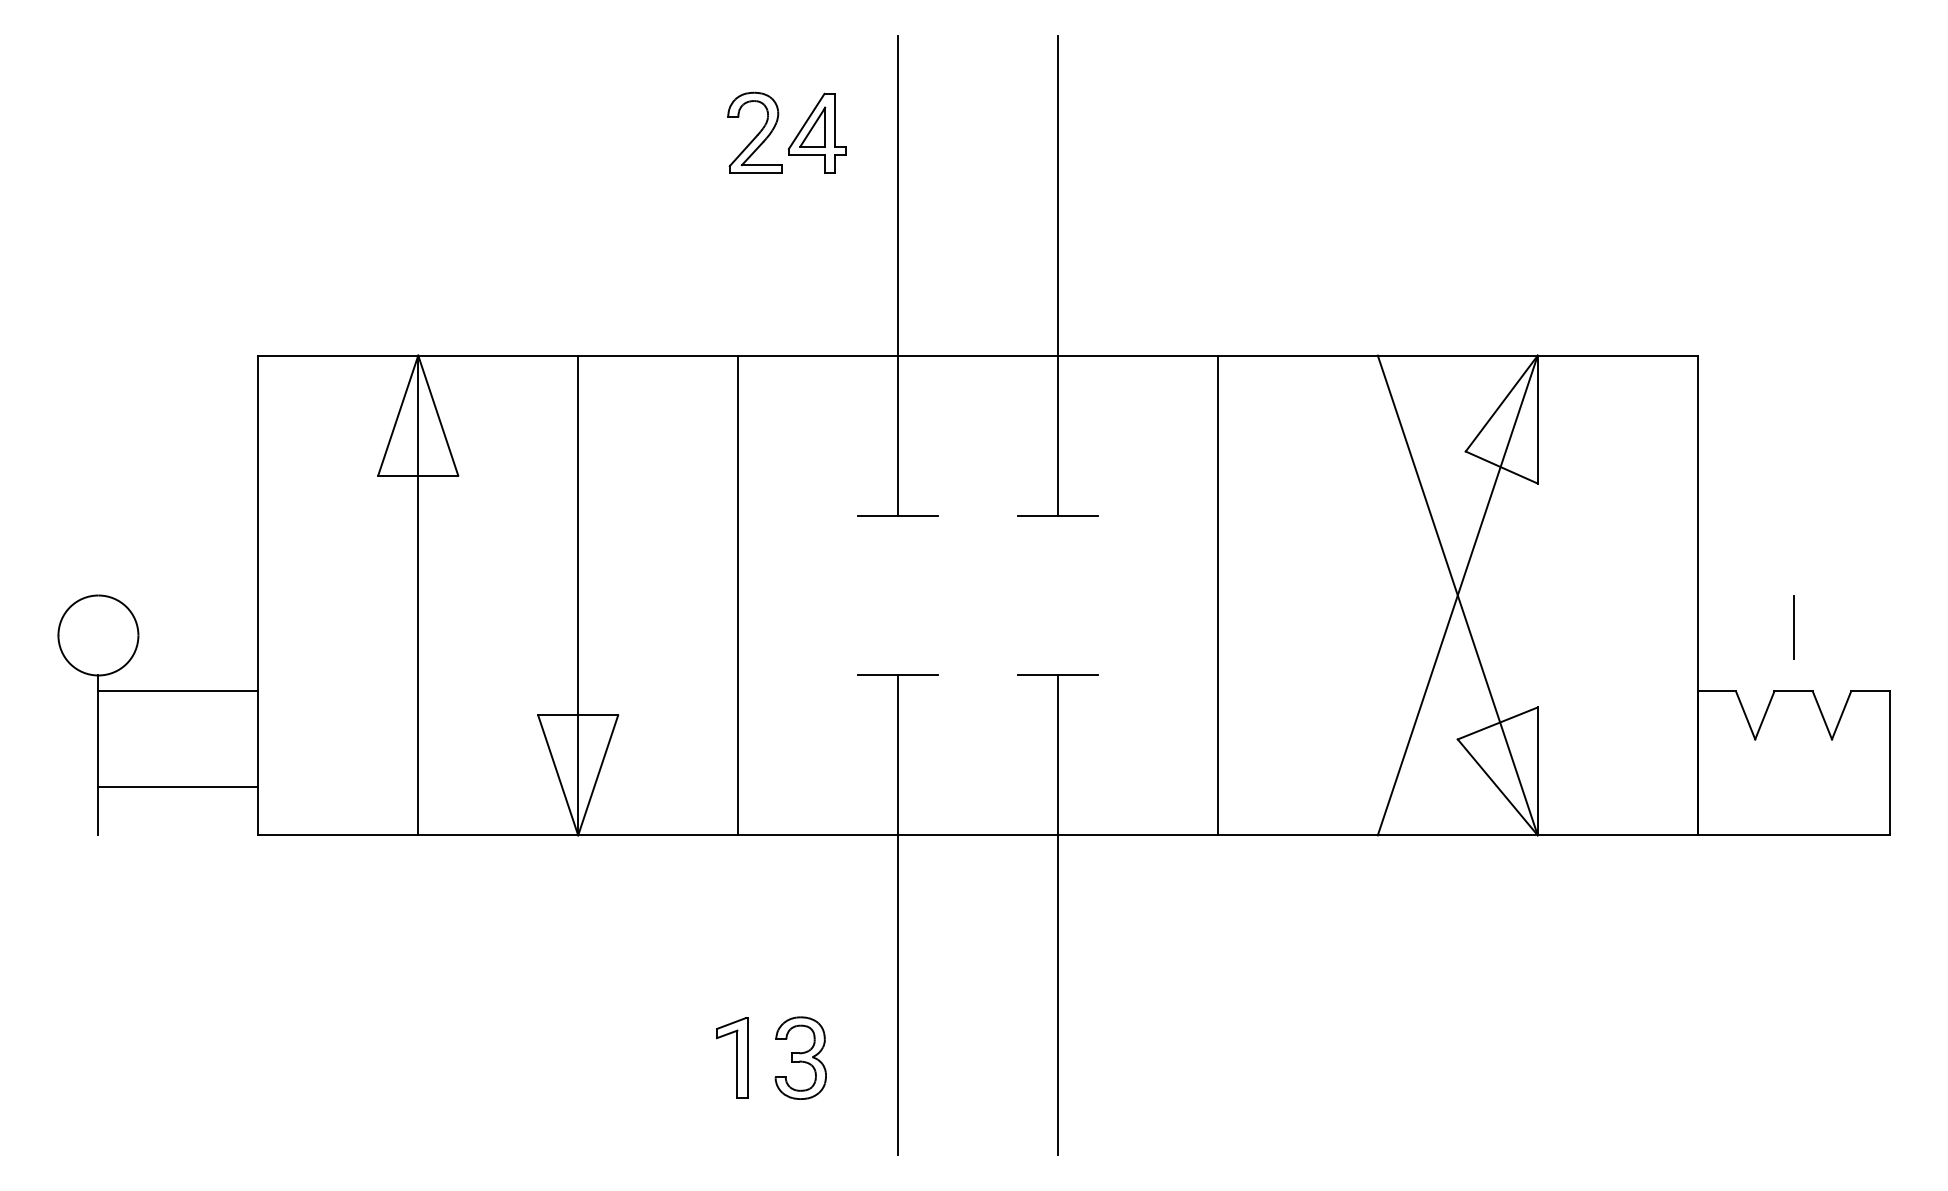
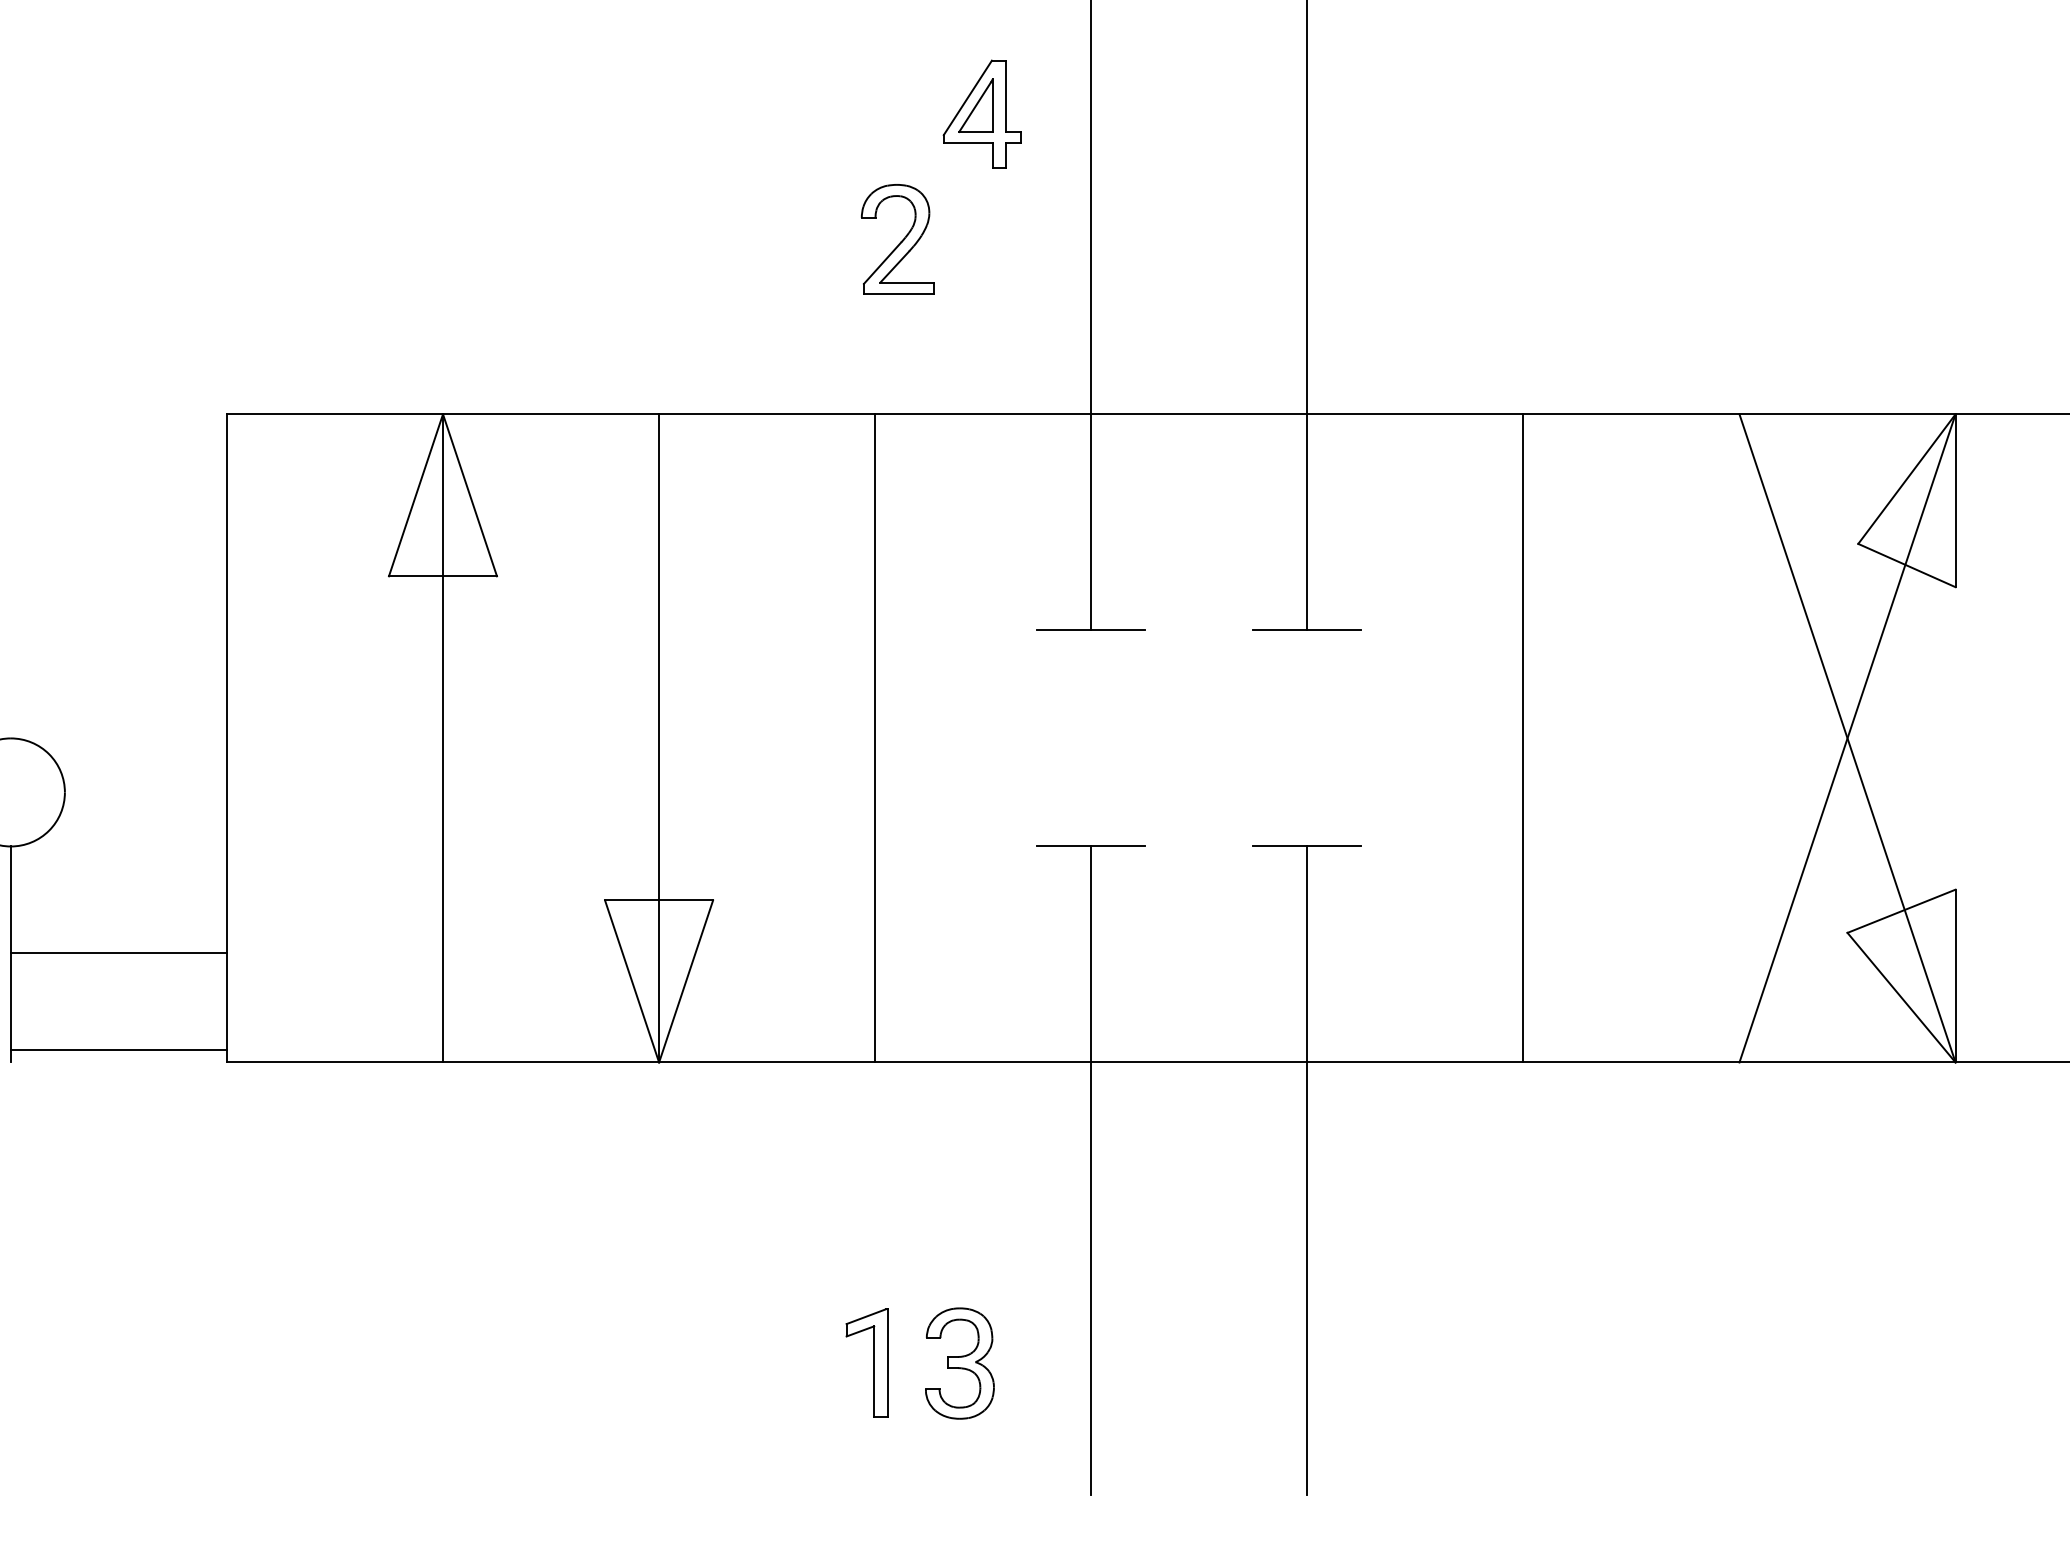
part: (754, 132) -> (897, 238), moved
line: (178, 691) -> (119, 953), moved
line: (178, 787) -> (119, 1050), moved

